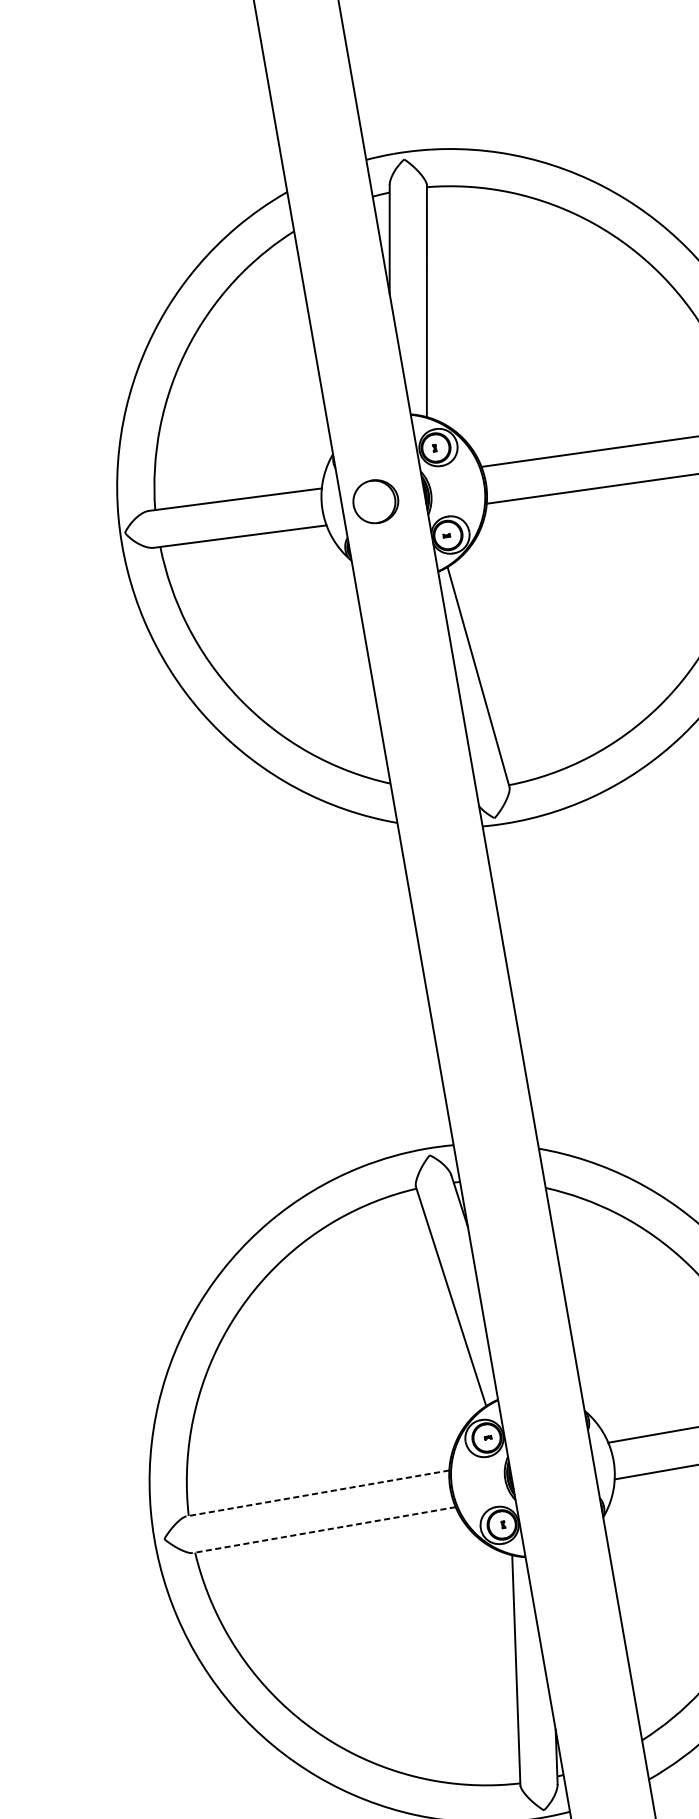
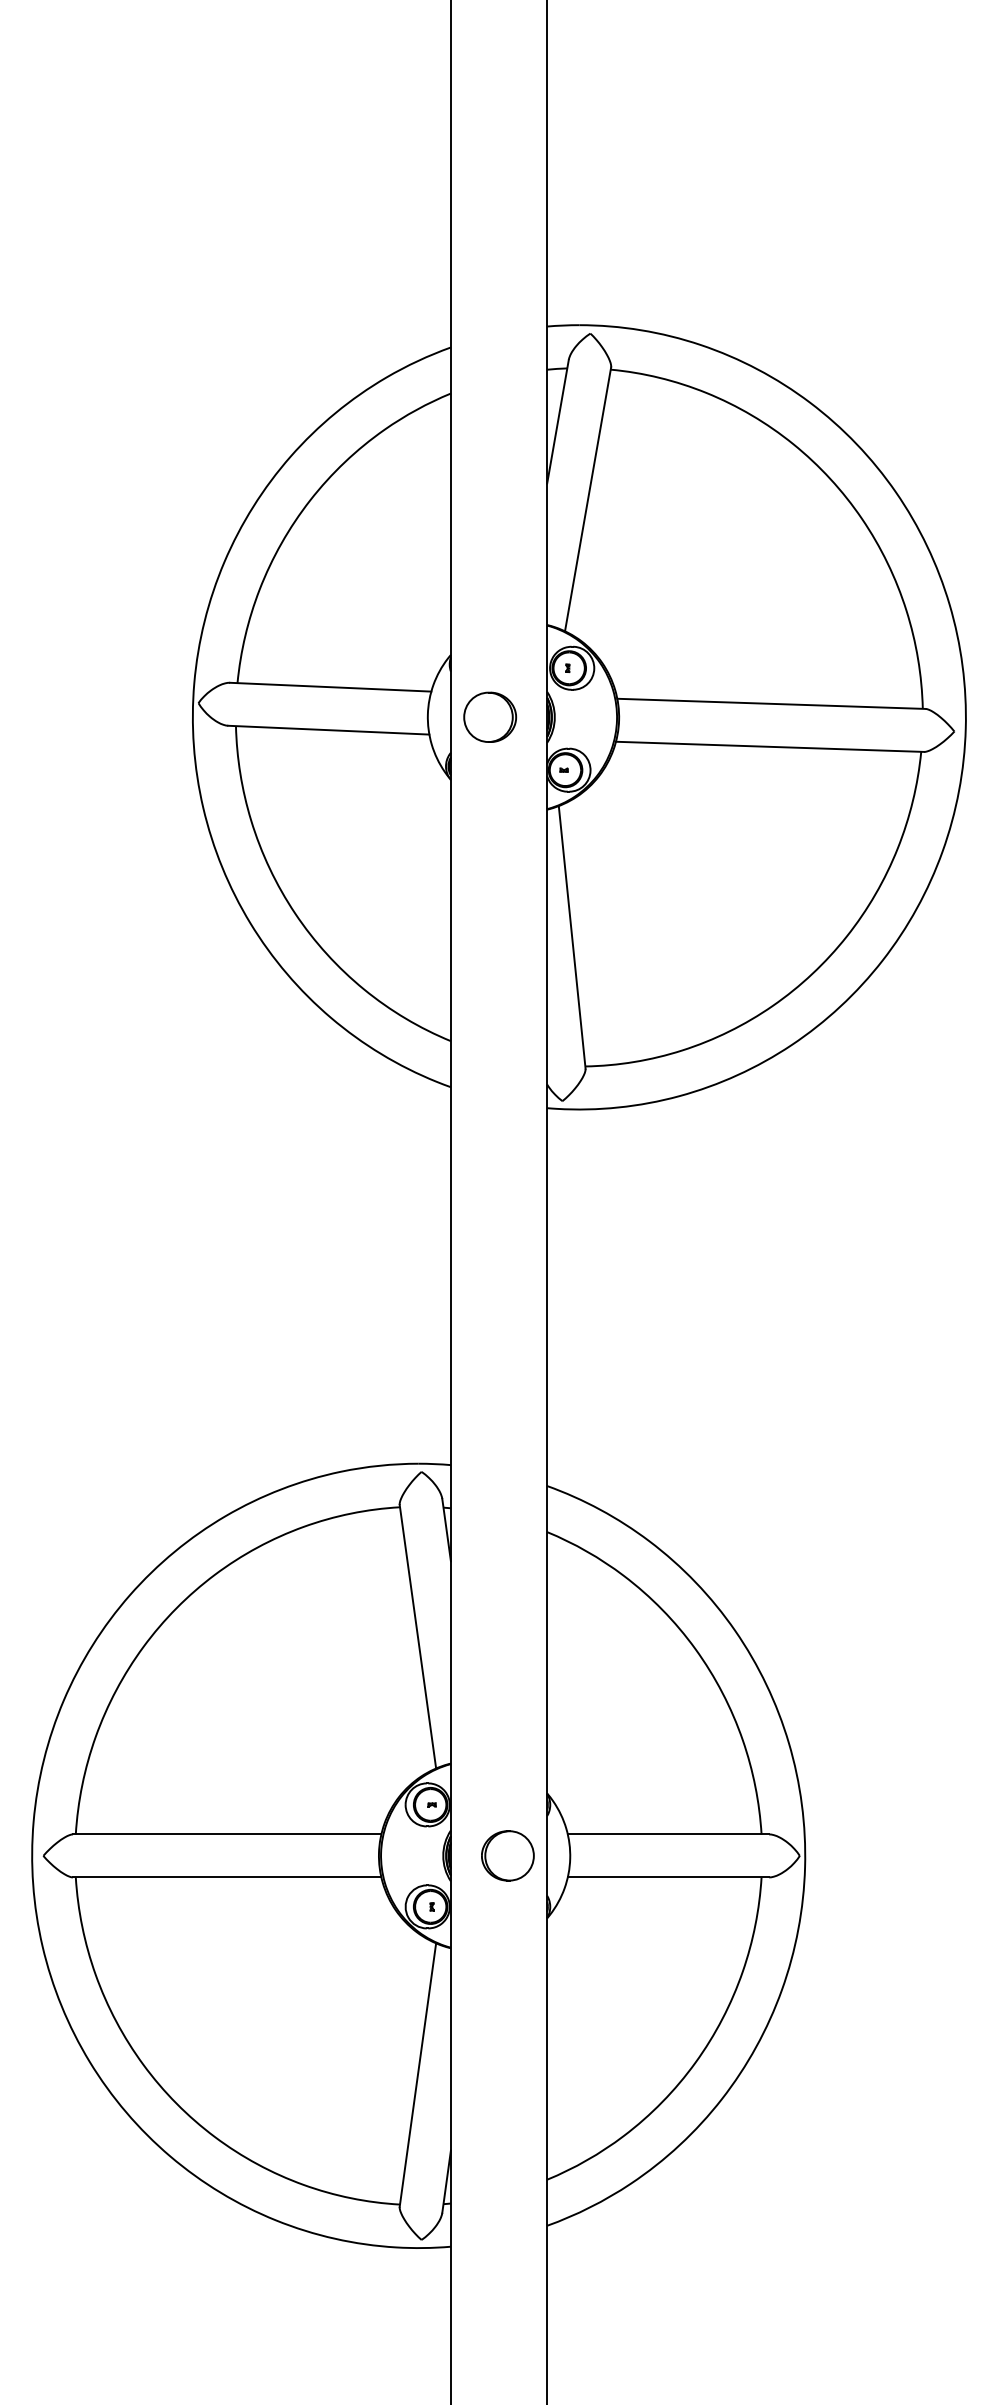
part: (560, 1469) -> (507, 1855), added
line: (317, 1493) -> (226, 1834), dashed -> solid
line: (323, 1530) -> (226, 1877), dashed -> solid

